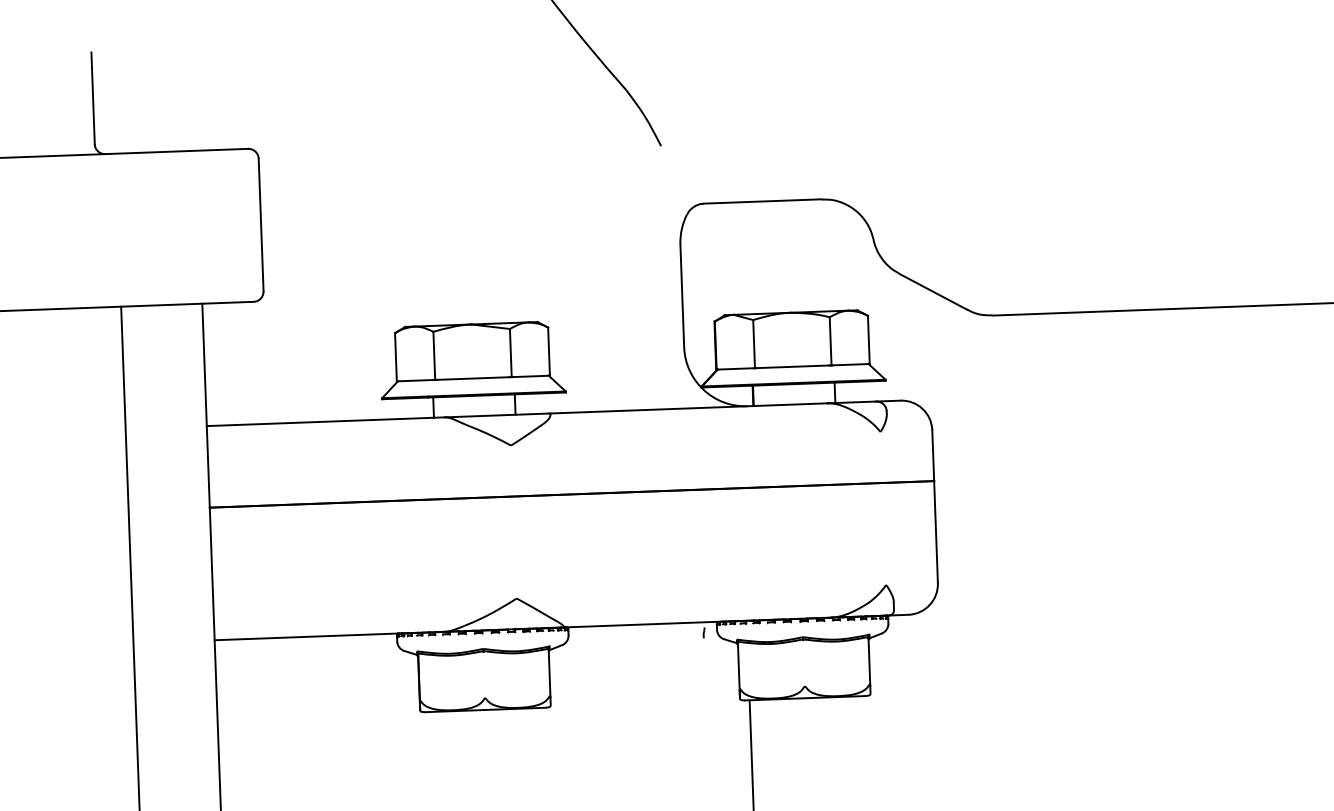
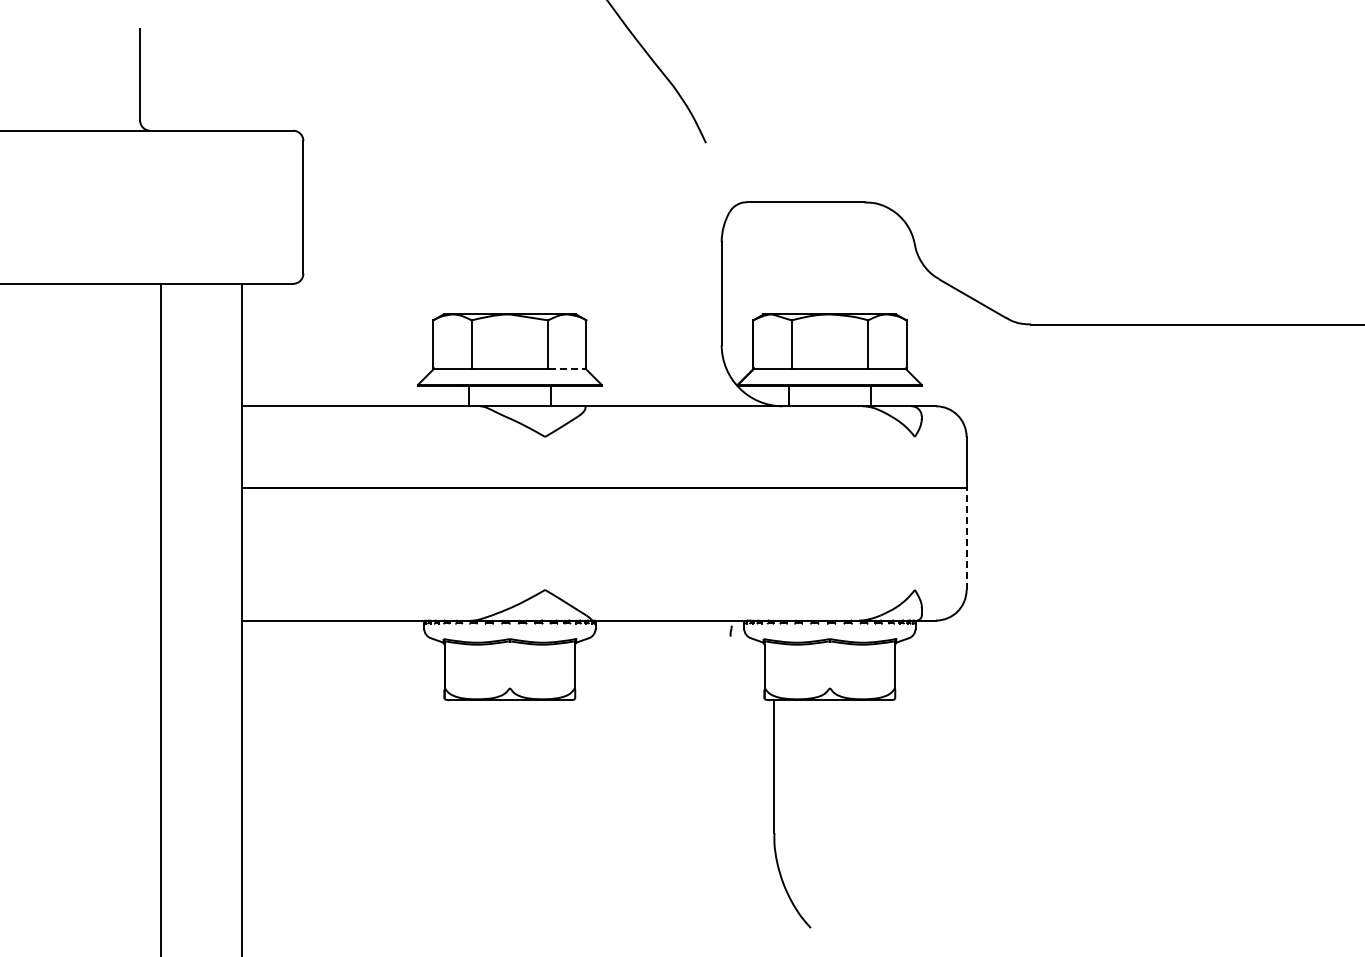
line: (530, 376) -> (567, 368), solid -> dashed
line: (935, 531) -> (966, 538), solid -> dashed

